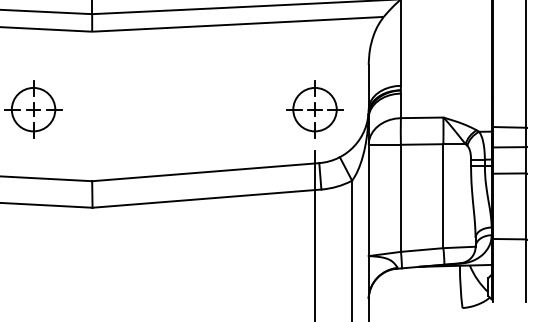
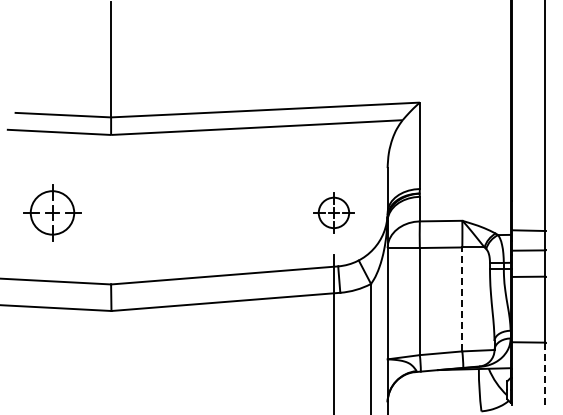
part: (314, 109) -> (333, 212), size x0.7
line: (443, 196) -> (462, 299), solid -> dashed
line: (526, 271) -> (545, 374), solid -> dashed

